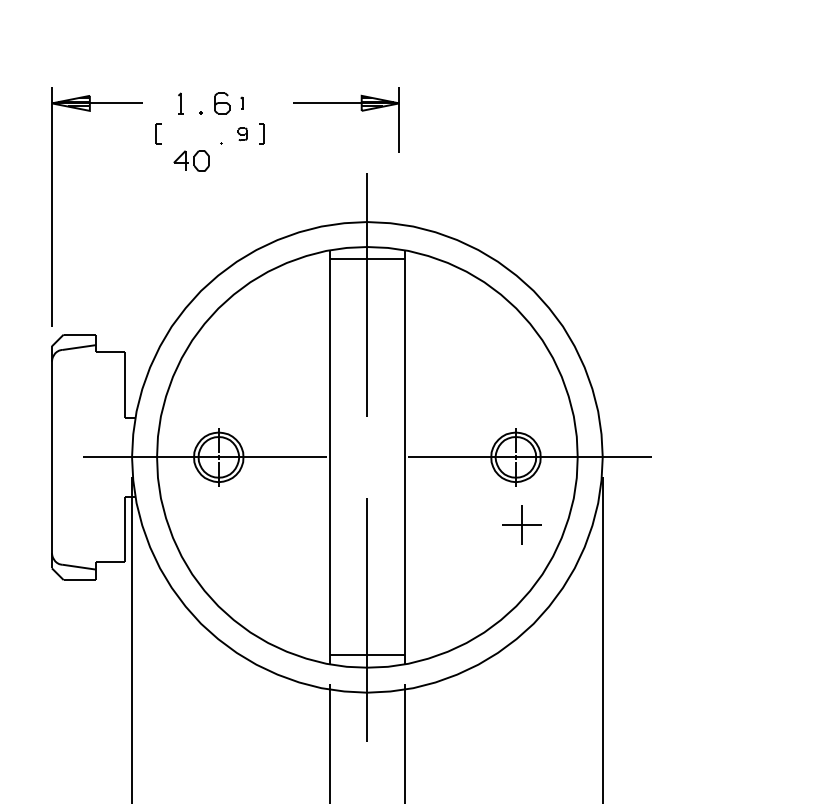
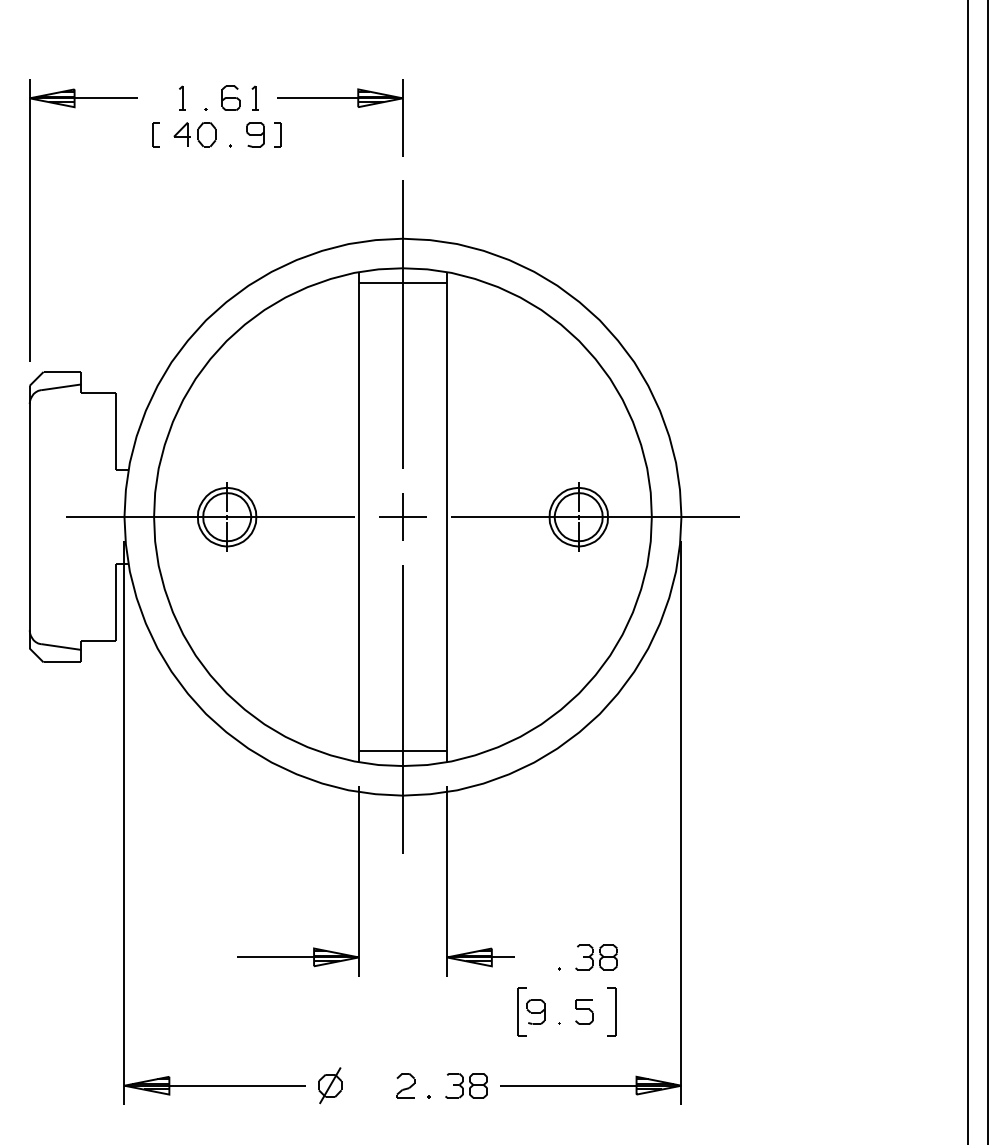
part: (241, 102) -> (254, 97), size x1.67
part: (346, 103) -> (340, 98), moved
part: (242, 133) -> (255, 134), size x1.67
part: (191, 161) -> (194, 134), moved
part: (521, 524) -> (402, 516), moved

